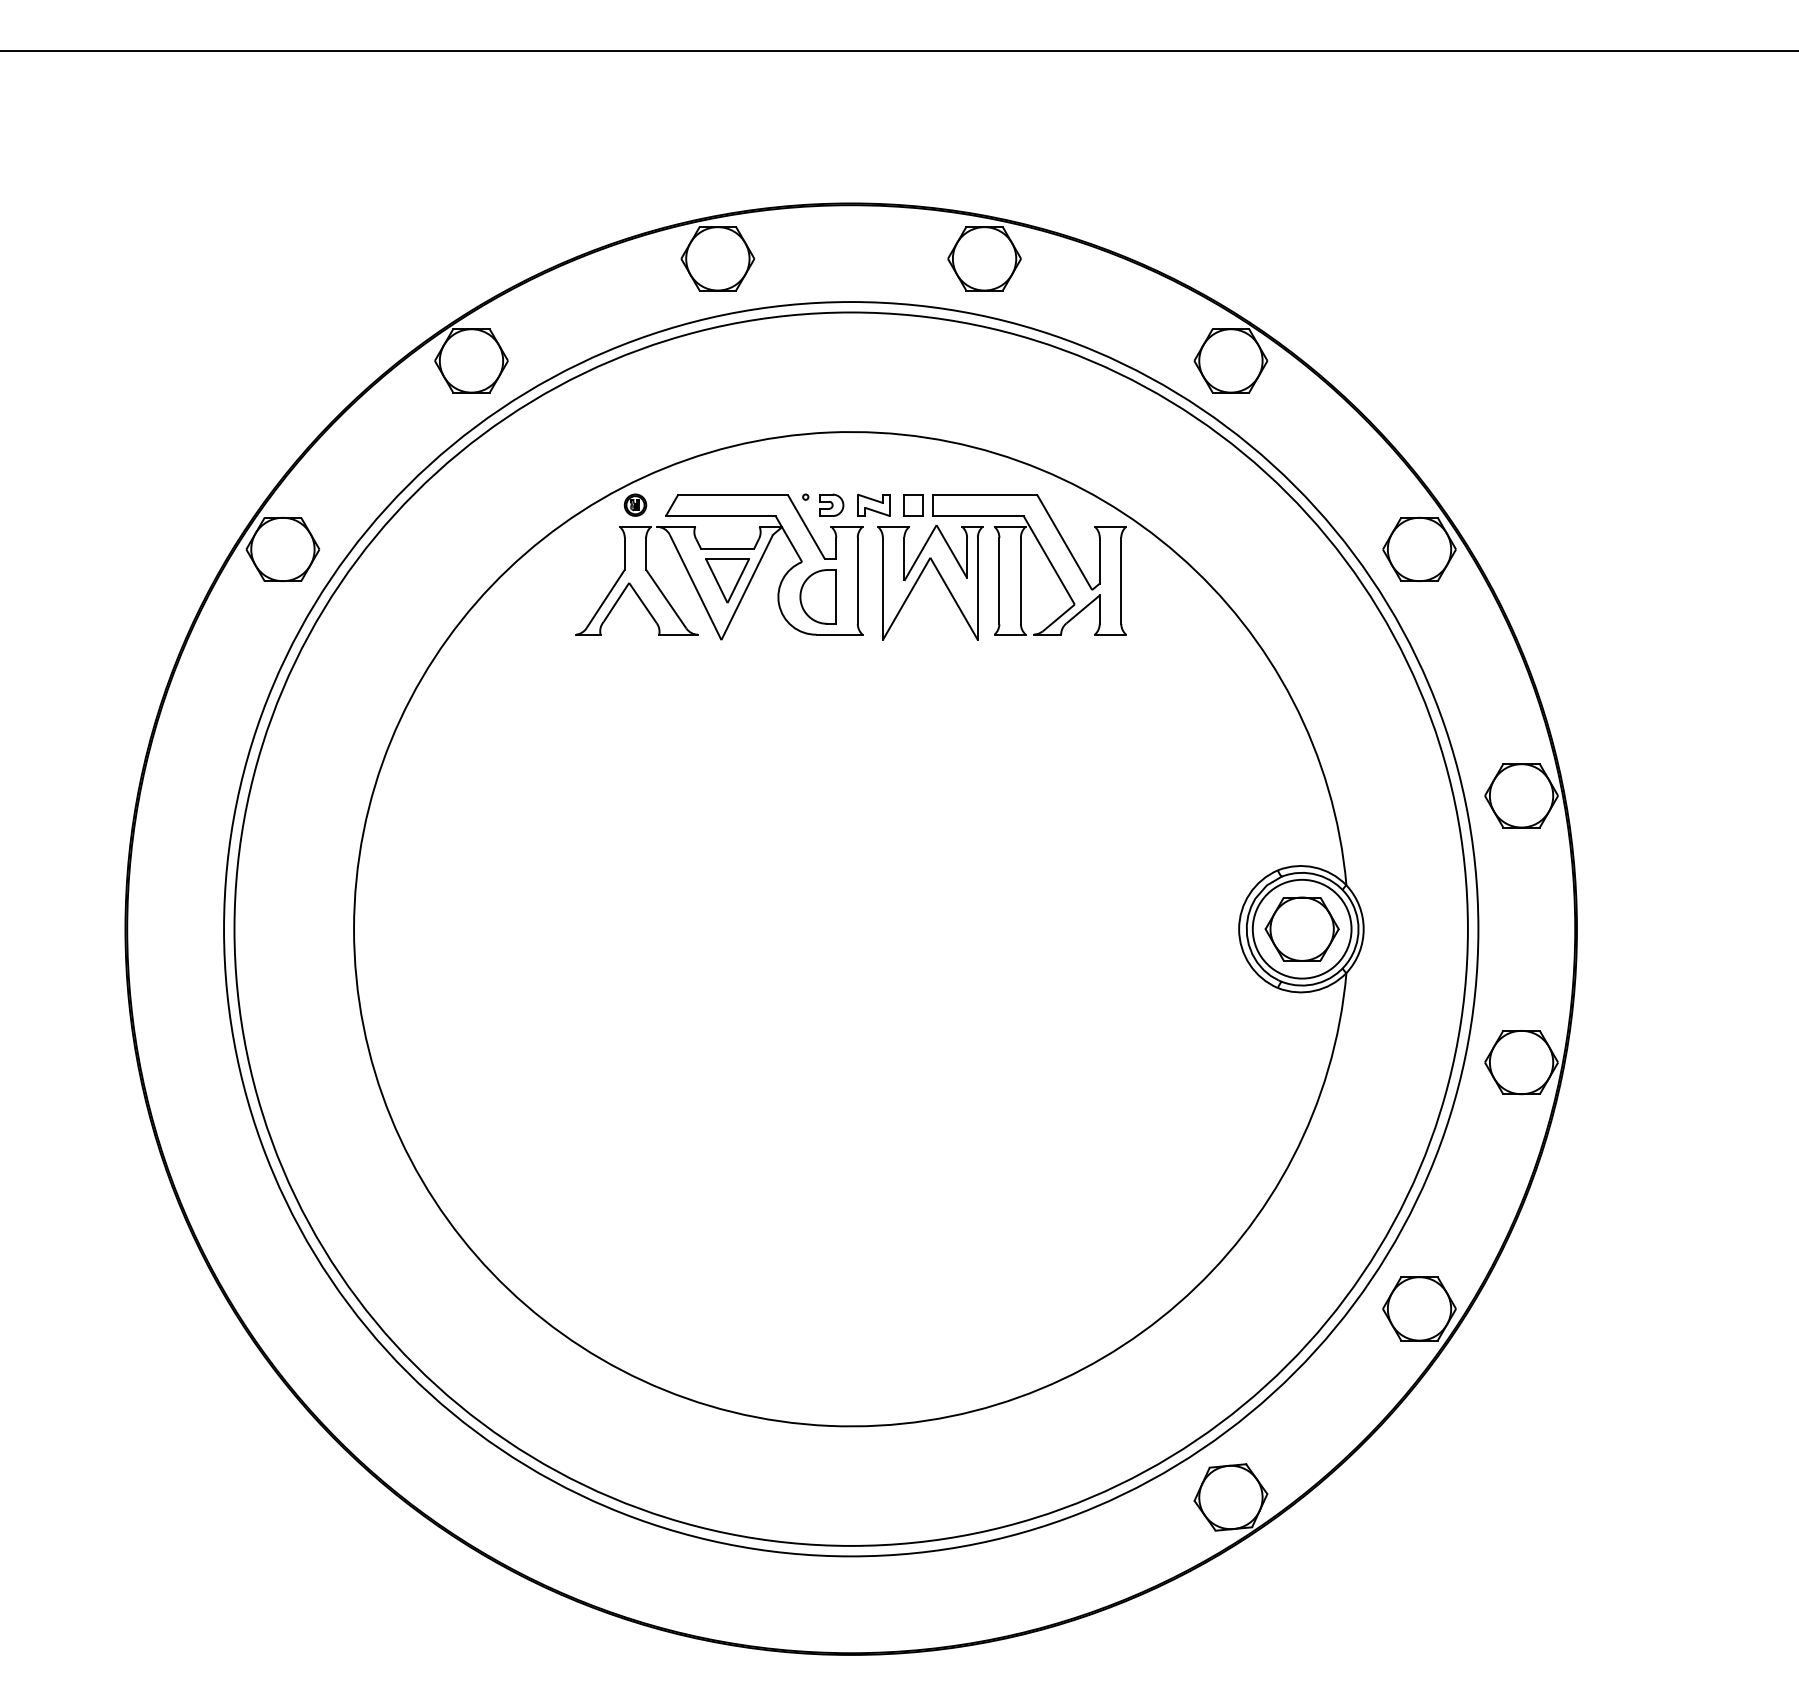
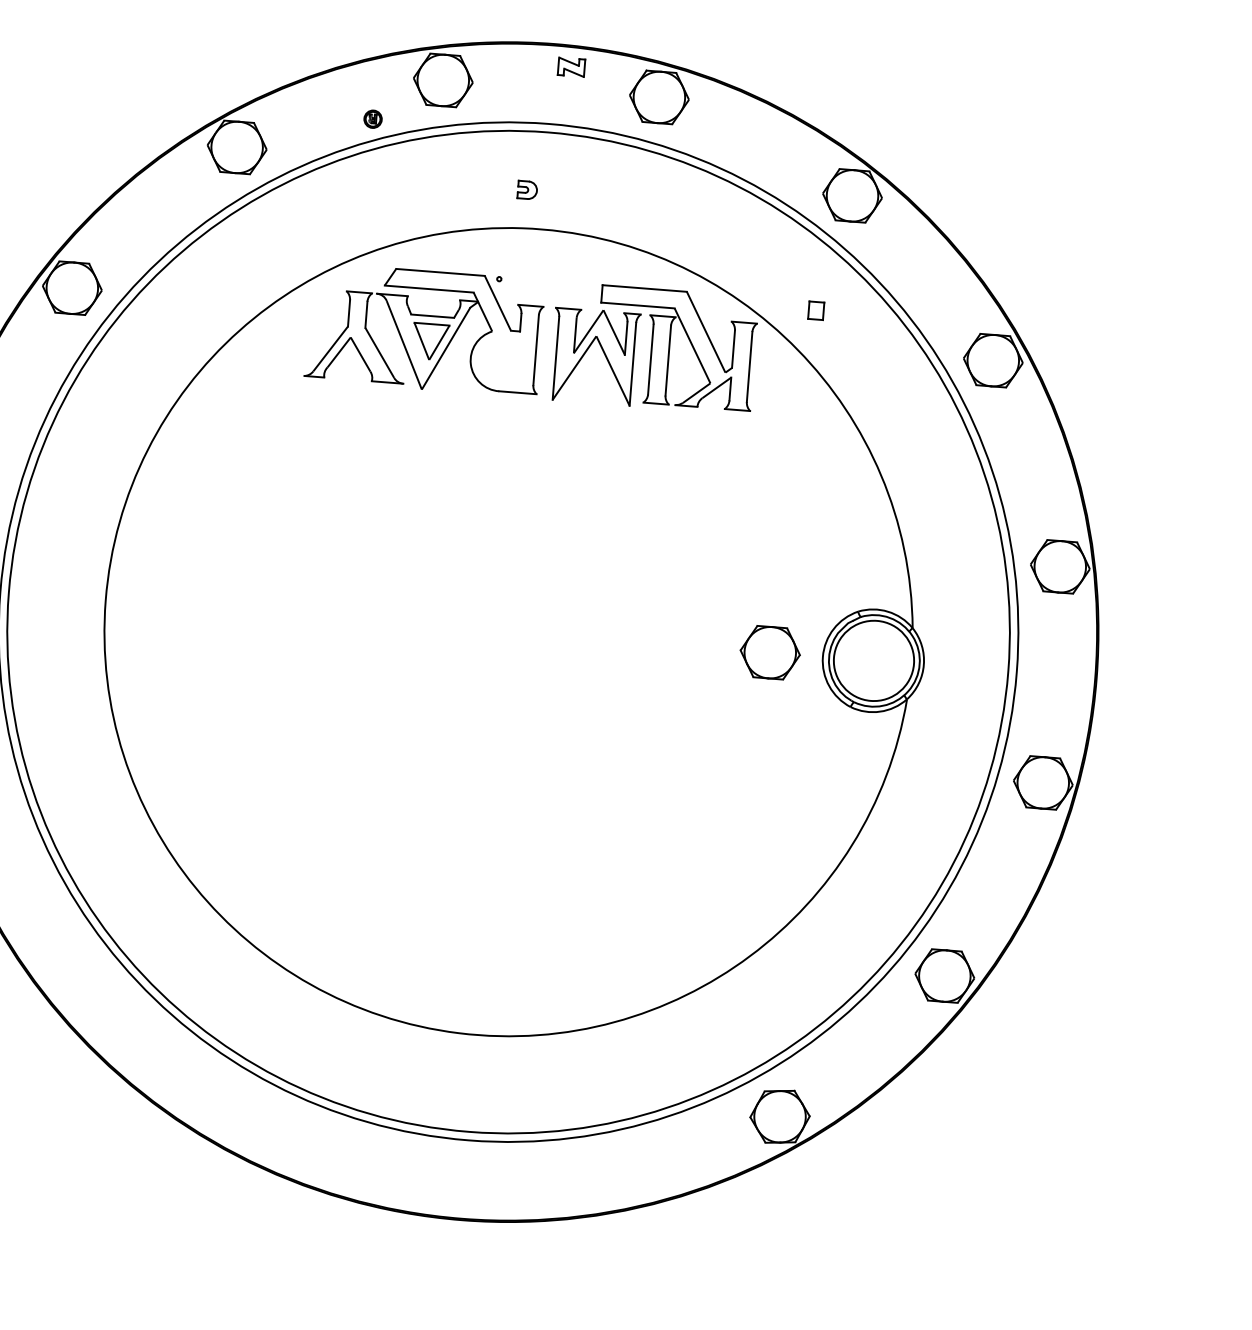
part: (635, 504) -> (373, 118), moved
part: (831, 504) -> (527, 189), moved
part: (873, 504) -> (571, 66), moved
part: (913, 505) -> (816, 310), moved
part: (817, 596) -> (502, 360), removed
part: (1301, 928) -> (769, 652), moved

